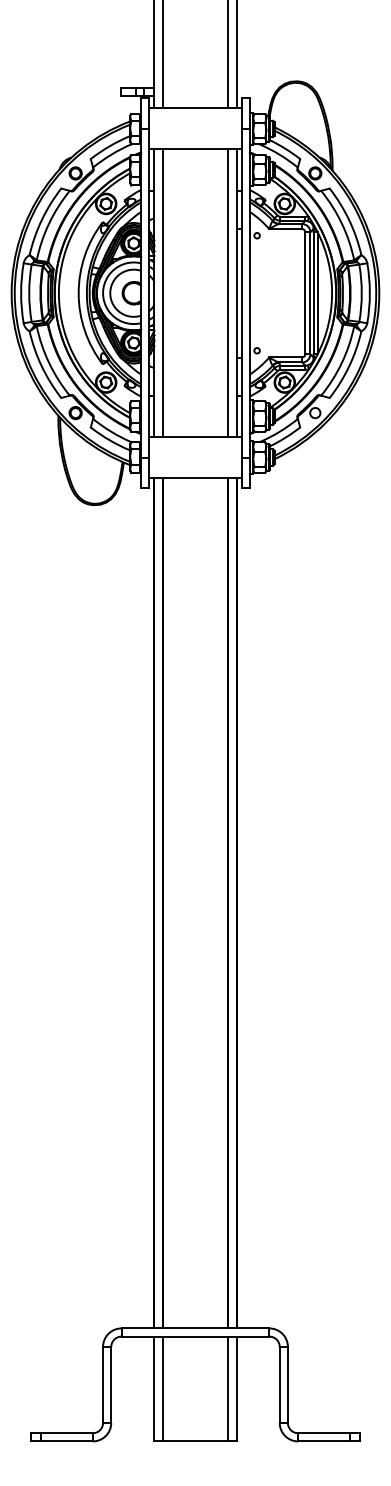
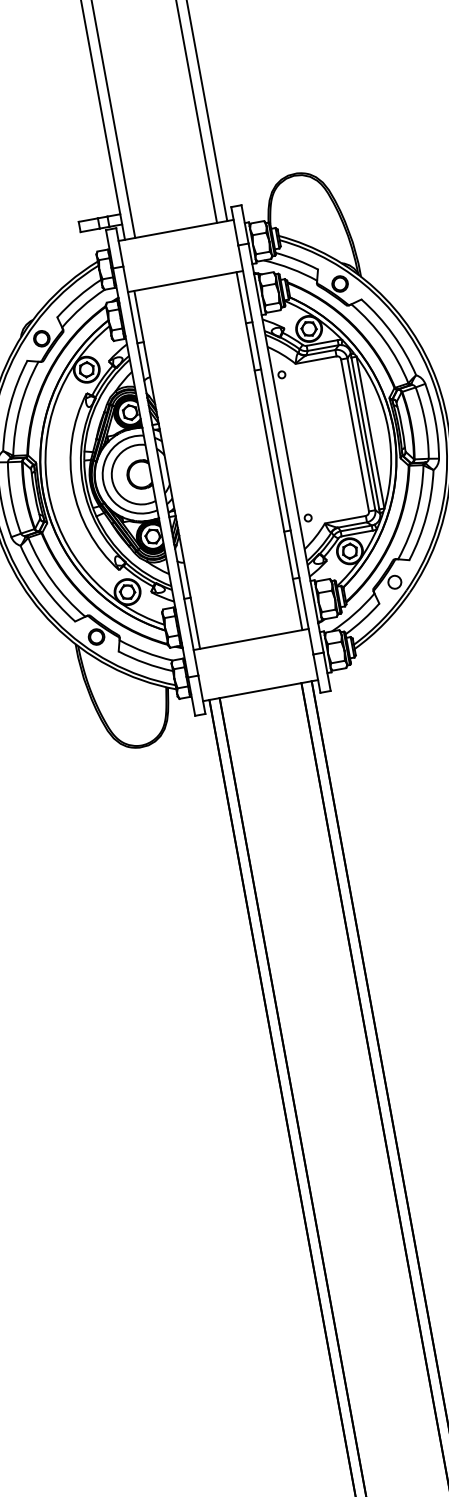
line: (162, 293) -> (177, 468), removed
line: (228, 293) -> (259, 453), removed

